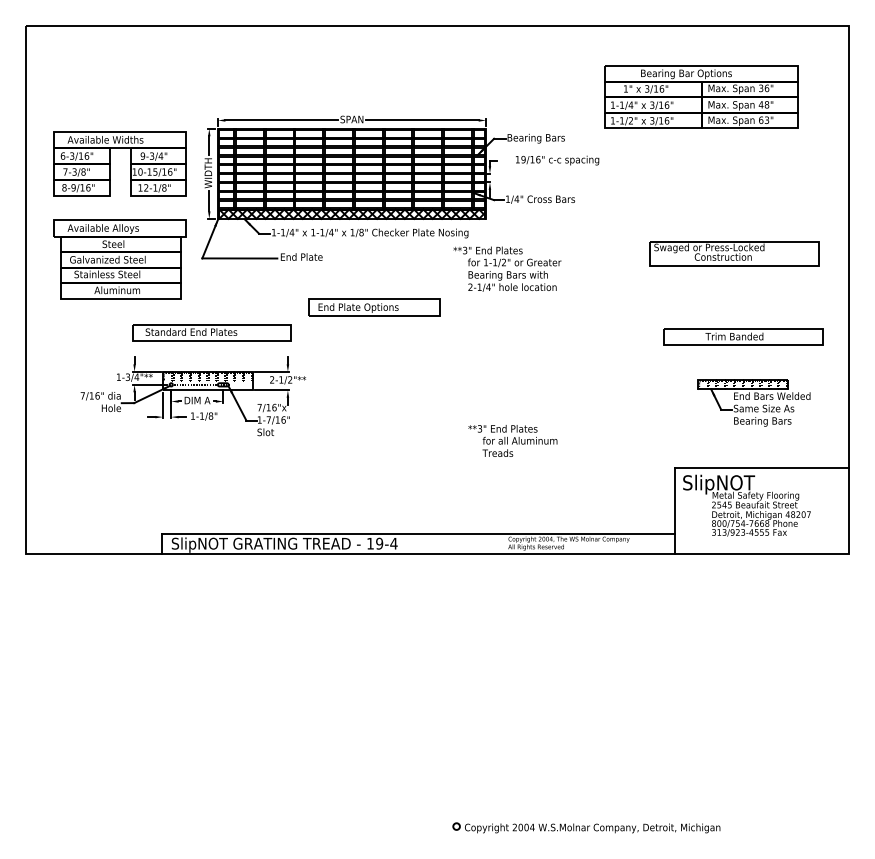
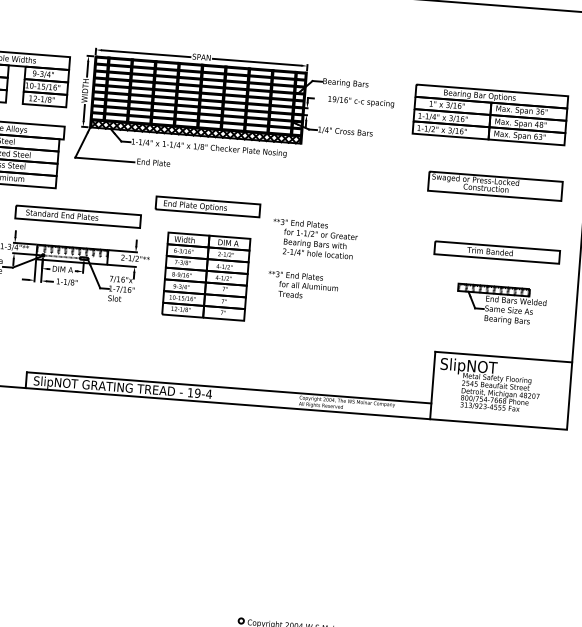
part: (701, 96) -> (490, 114), moved
text: (507, 268) -> (315, 238), moved
part: (378, 395) -> (205, 276), added
text: (512, 440) -> (302, 285), moved

